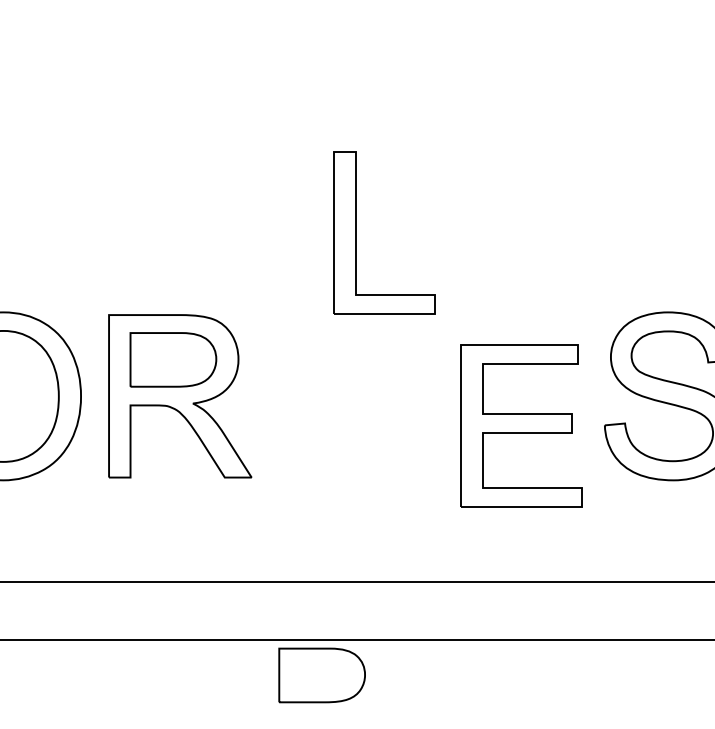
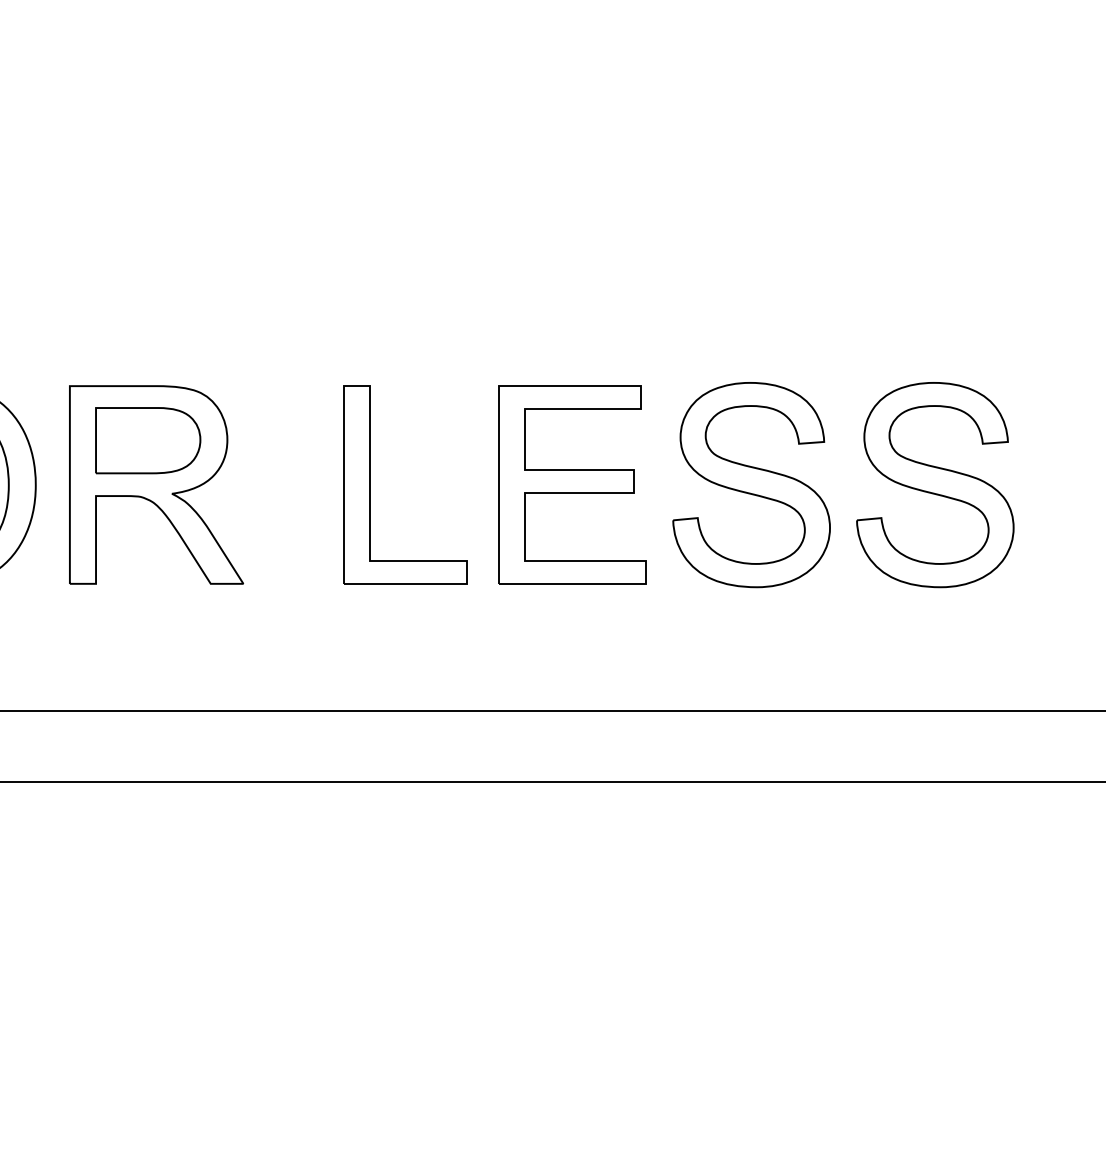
part: (356, 232) -> (370, 484), moved
part: (522, 425) -> (572, 484), moved
part: (322, 675) -> (329, 824), removed

